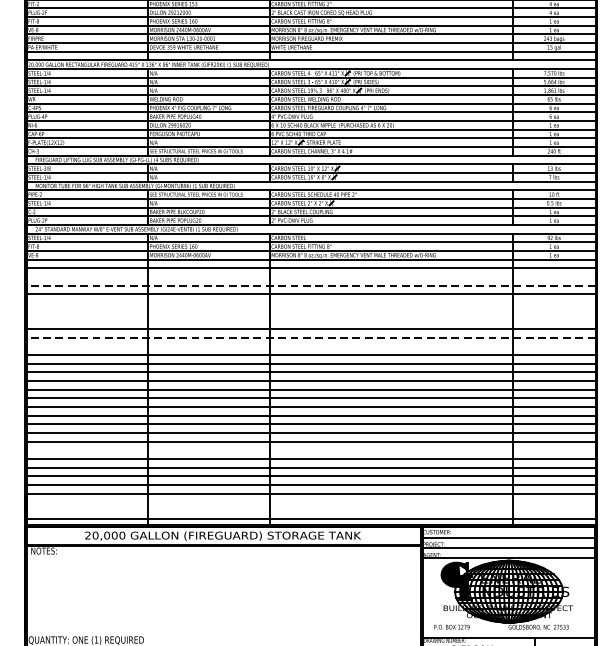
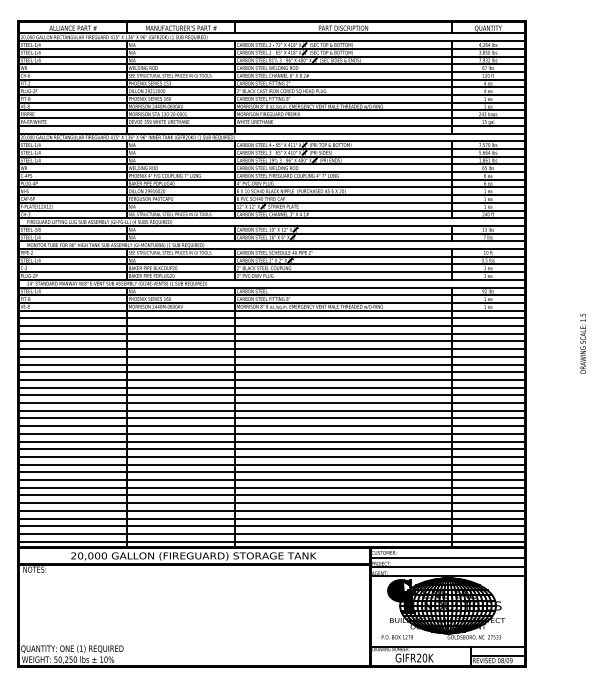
line: (310, 277) -> (271, 326), added
line: (311, 285) -> (272, 333), dashed -> solid
line: (310, 303) -> (271, 349), added
line: (310, 311) -> (271, 356), added
line: (310, 320) -> (271, 364), added
line: (311, 337) -> (272, 379), dashed -> solid
line: (310, 346) -> (271, 387), added
line: (310, 450) -> (271, 480), added
line: (310, 502) -> (271, 526), added
line: (310, 510) -> (271, 533), added

